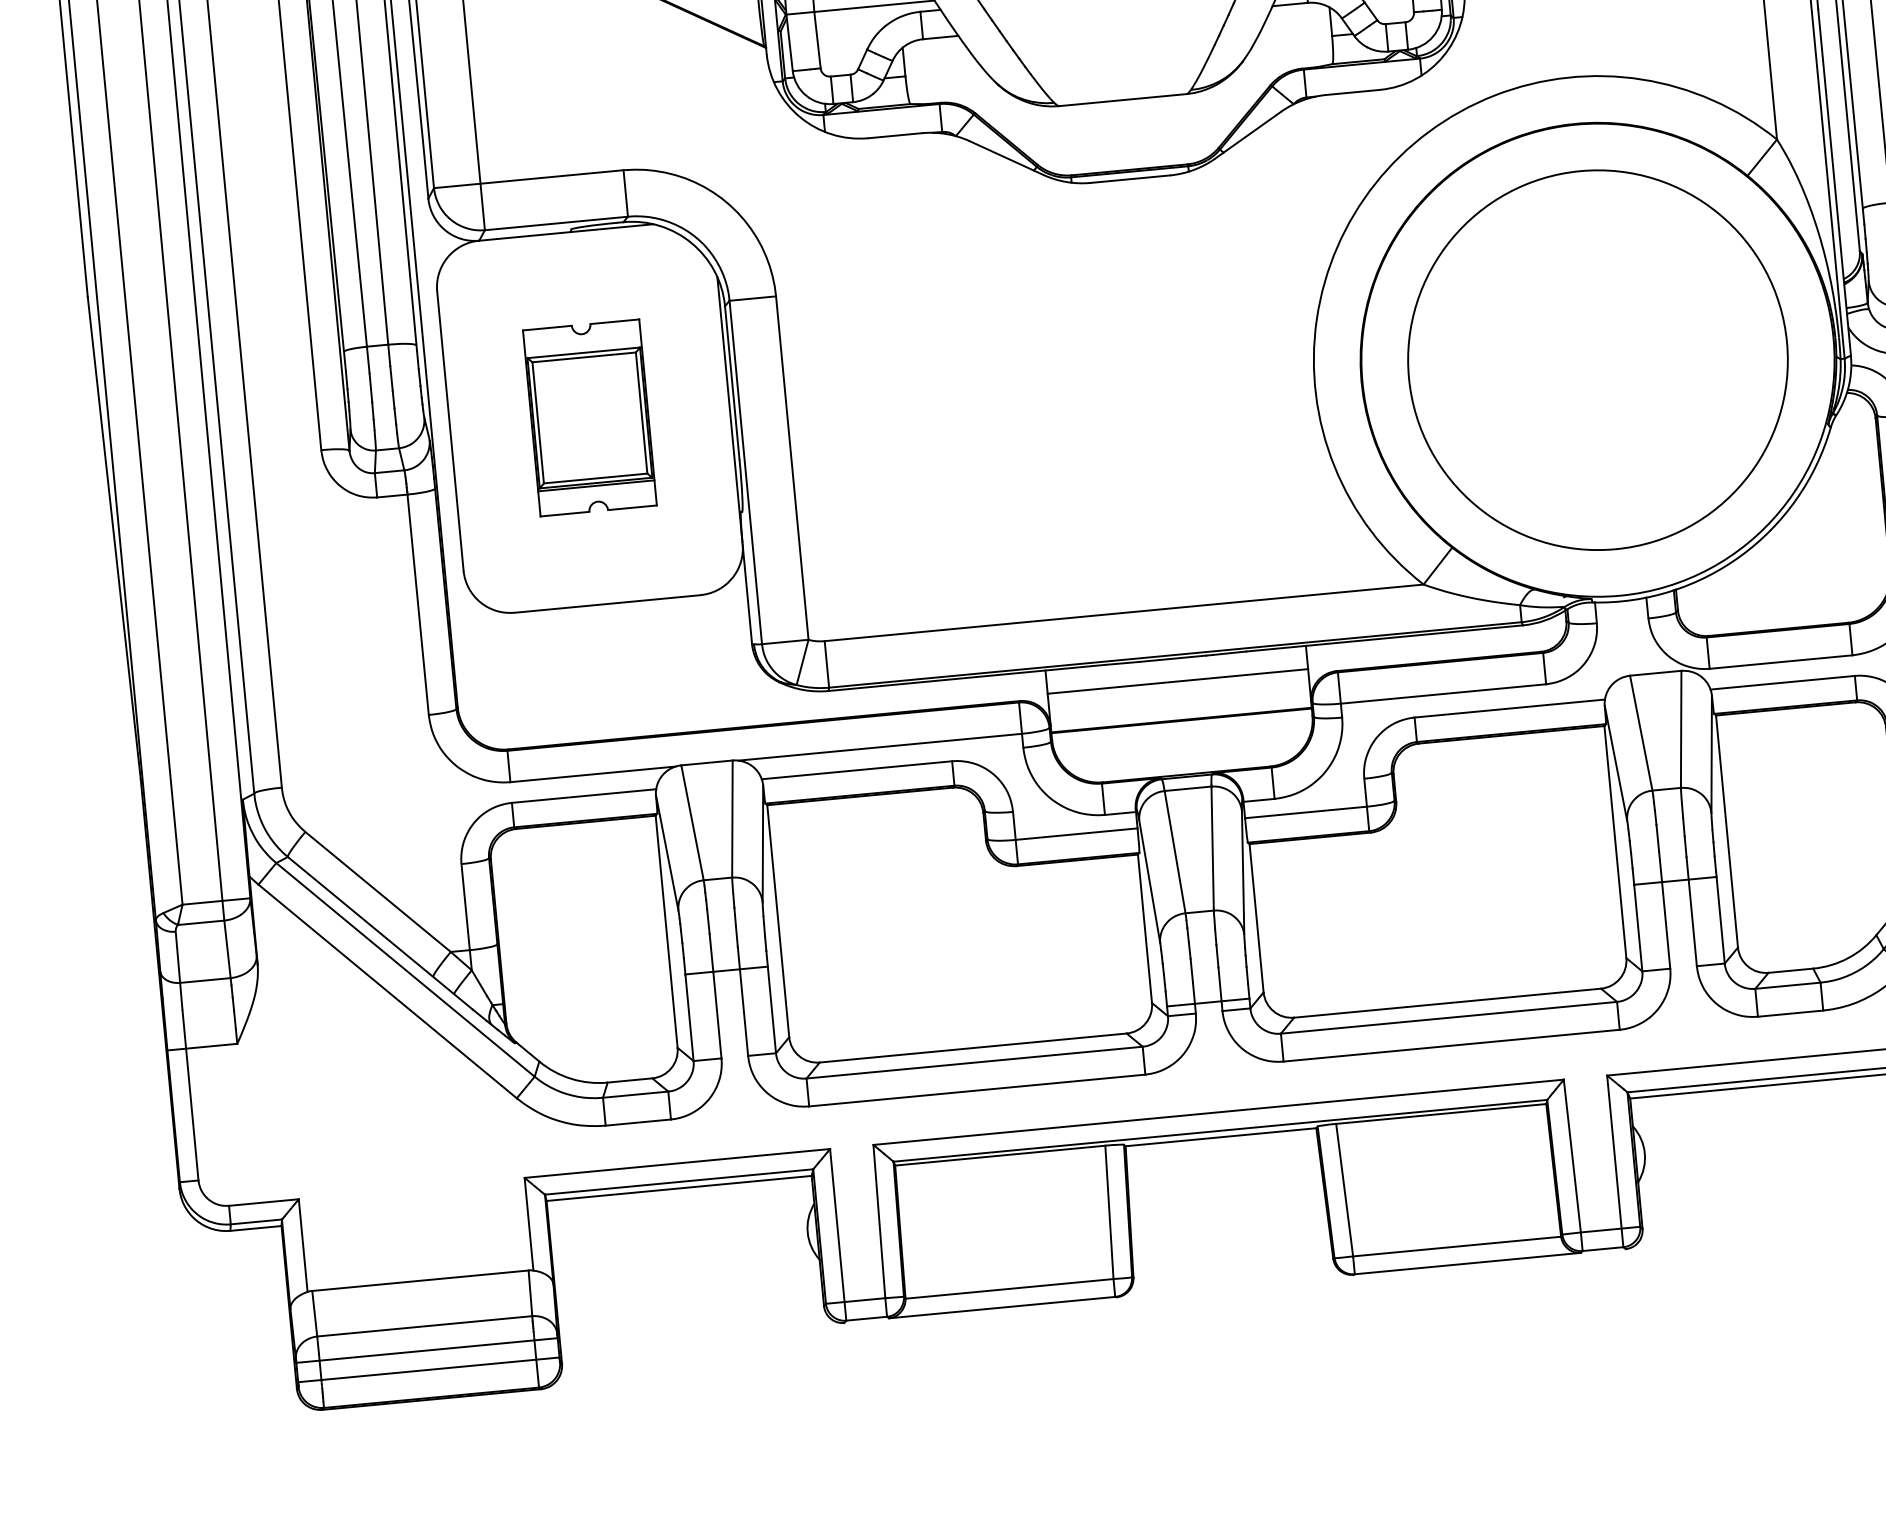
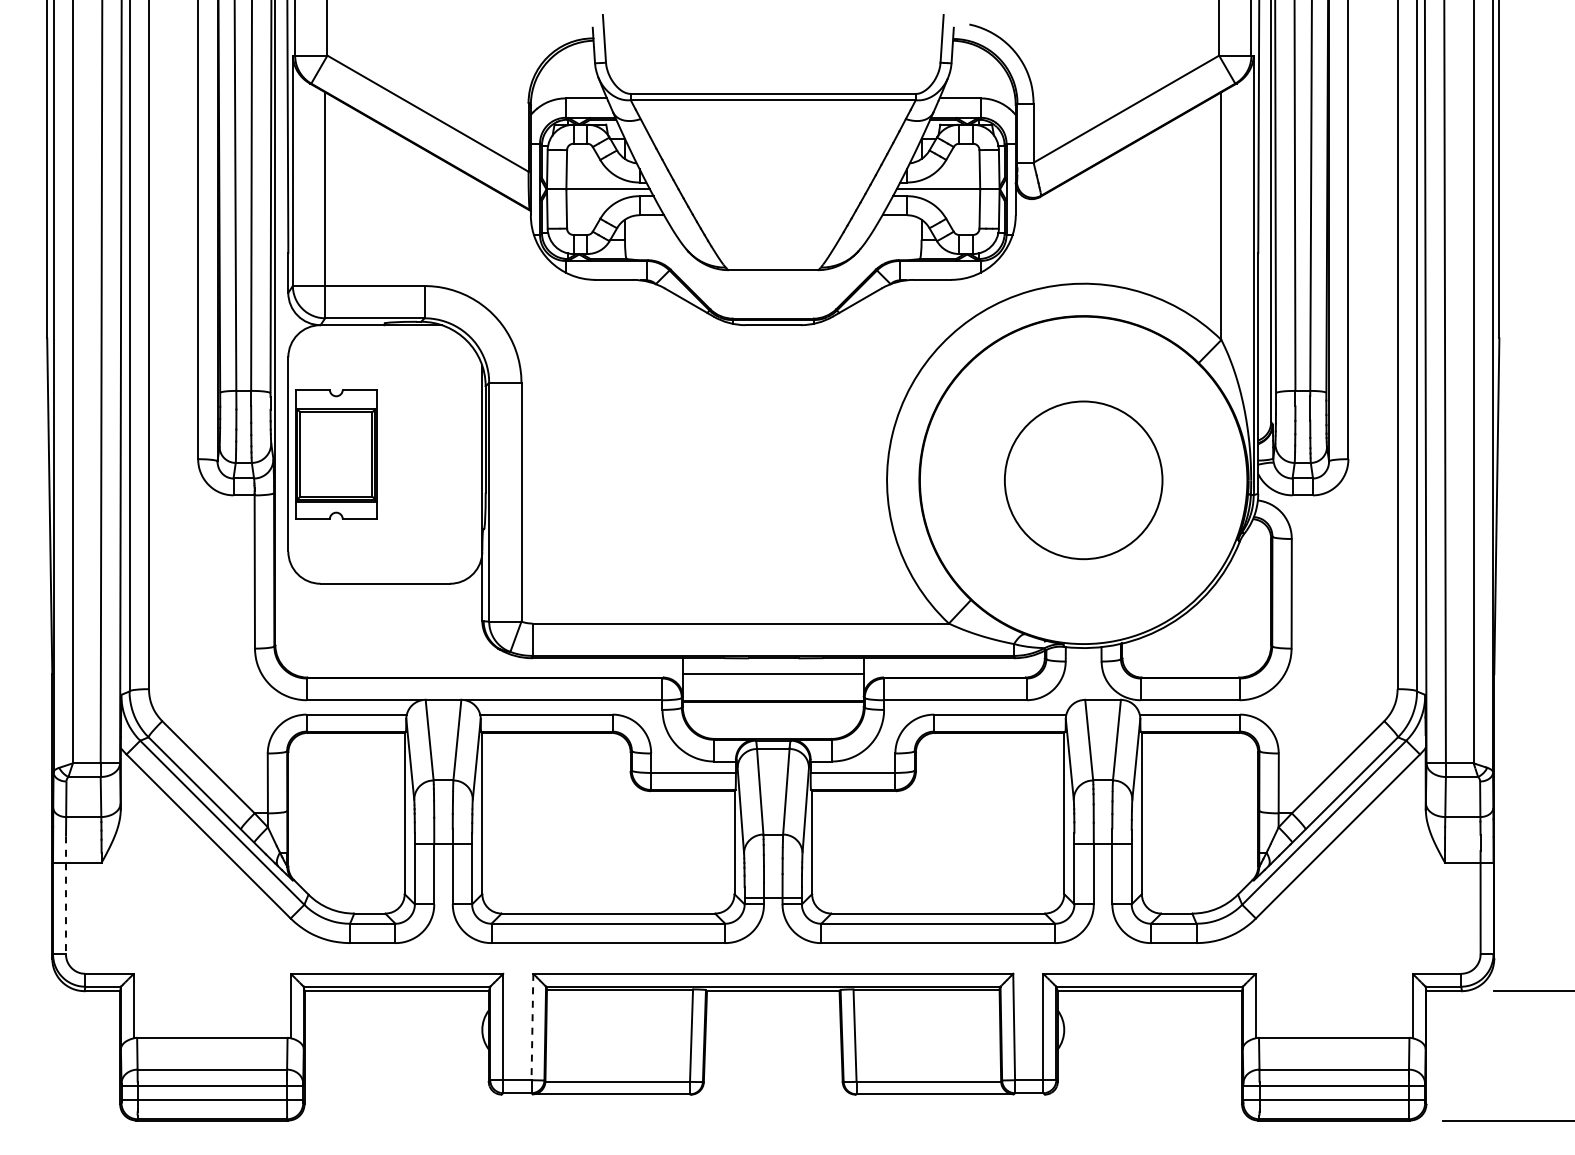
circle: (1597, 358) -> (1083, 479), size x0.6
part: (590, 417) -> (336, 454), moved
line: (191, 1095) -> (66, 895), solid -> dashed
line: (879, 1222) -> (532, 1027), solid -> dashed

